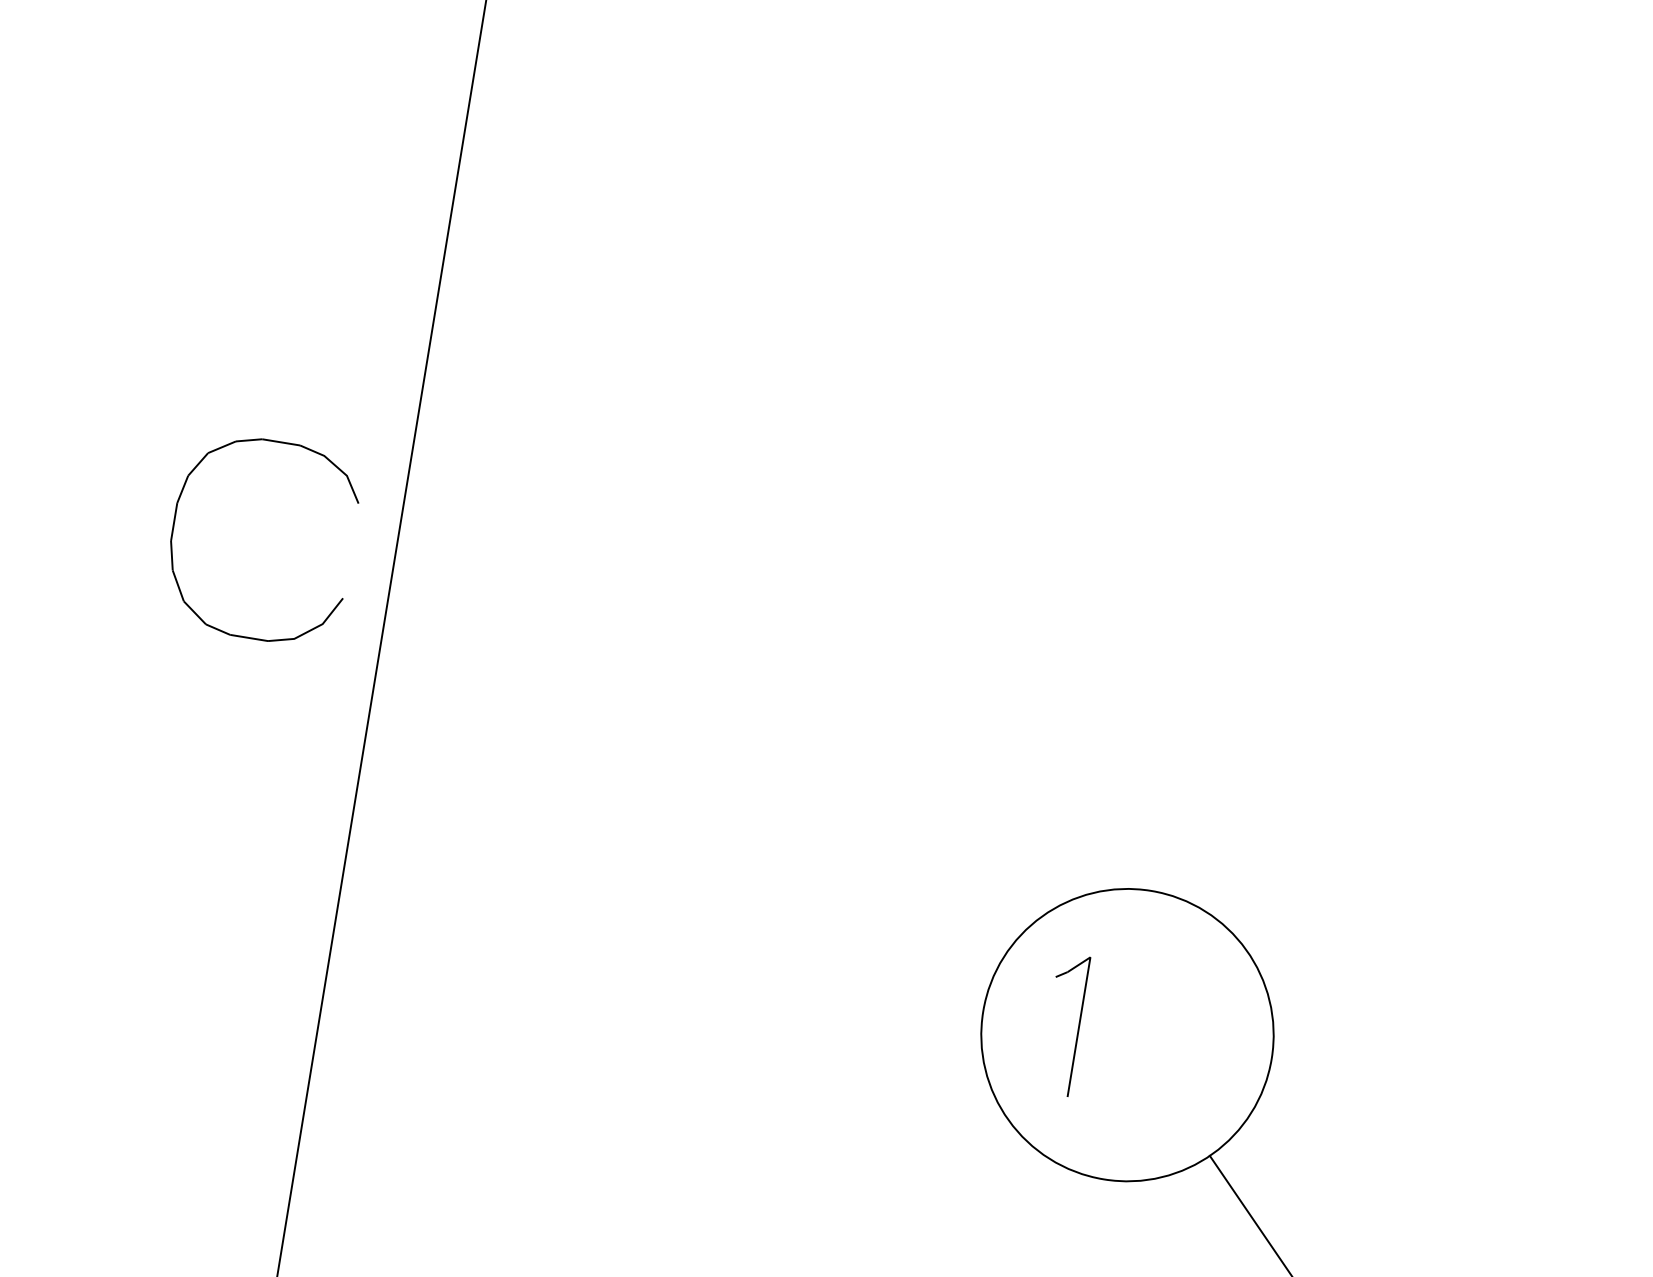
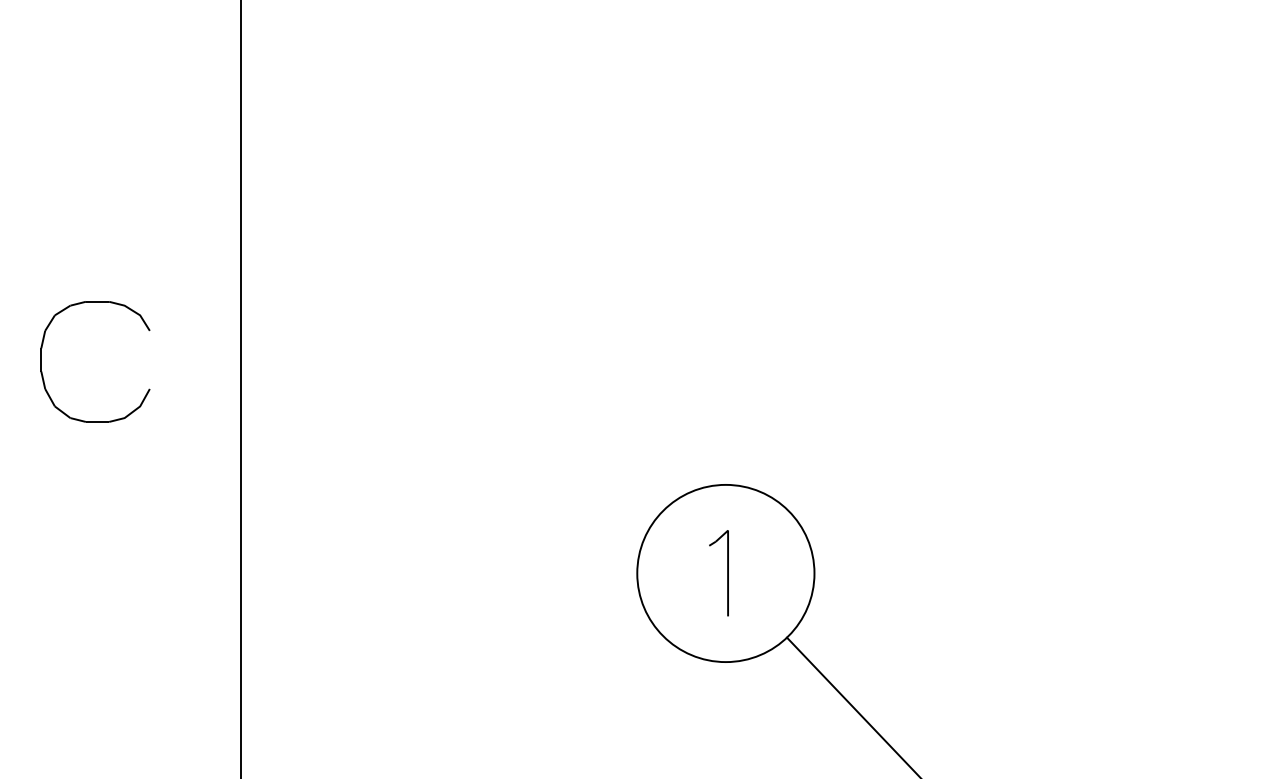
part: (173, 547) -> (43, 375), moved
part: (1078, 1027) -> (727, 573), moved

